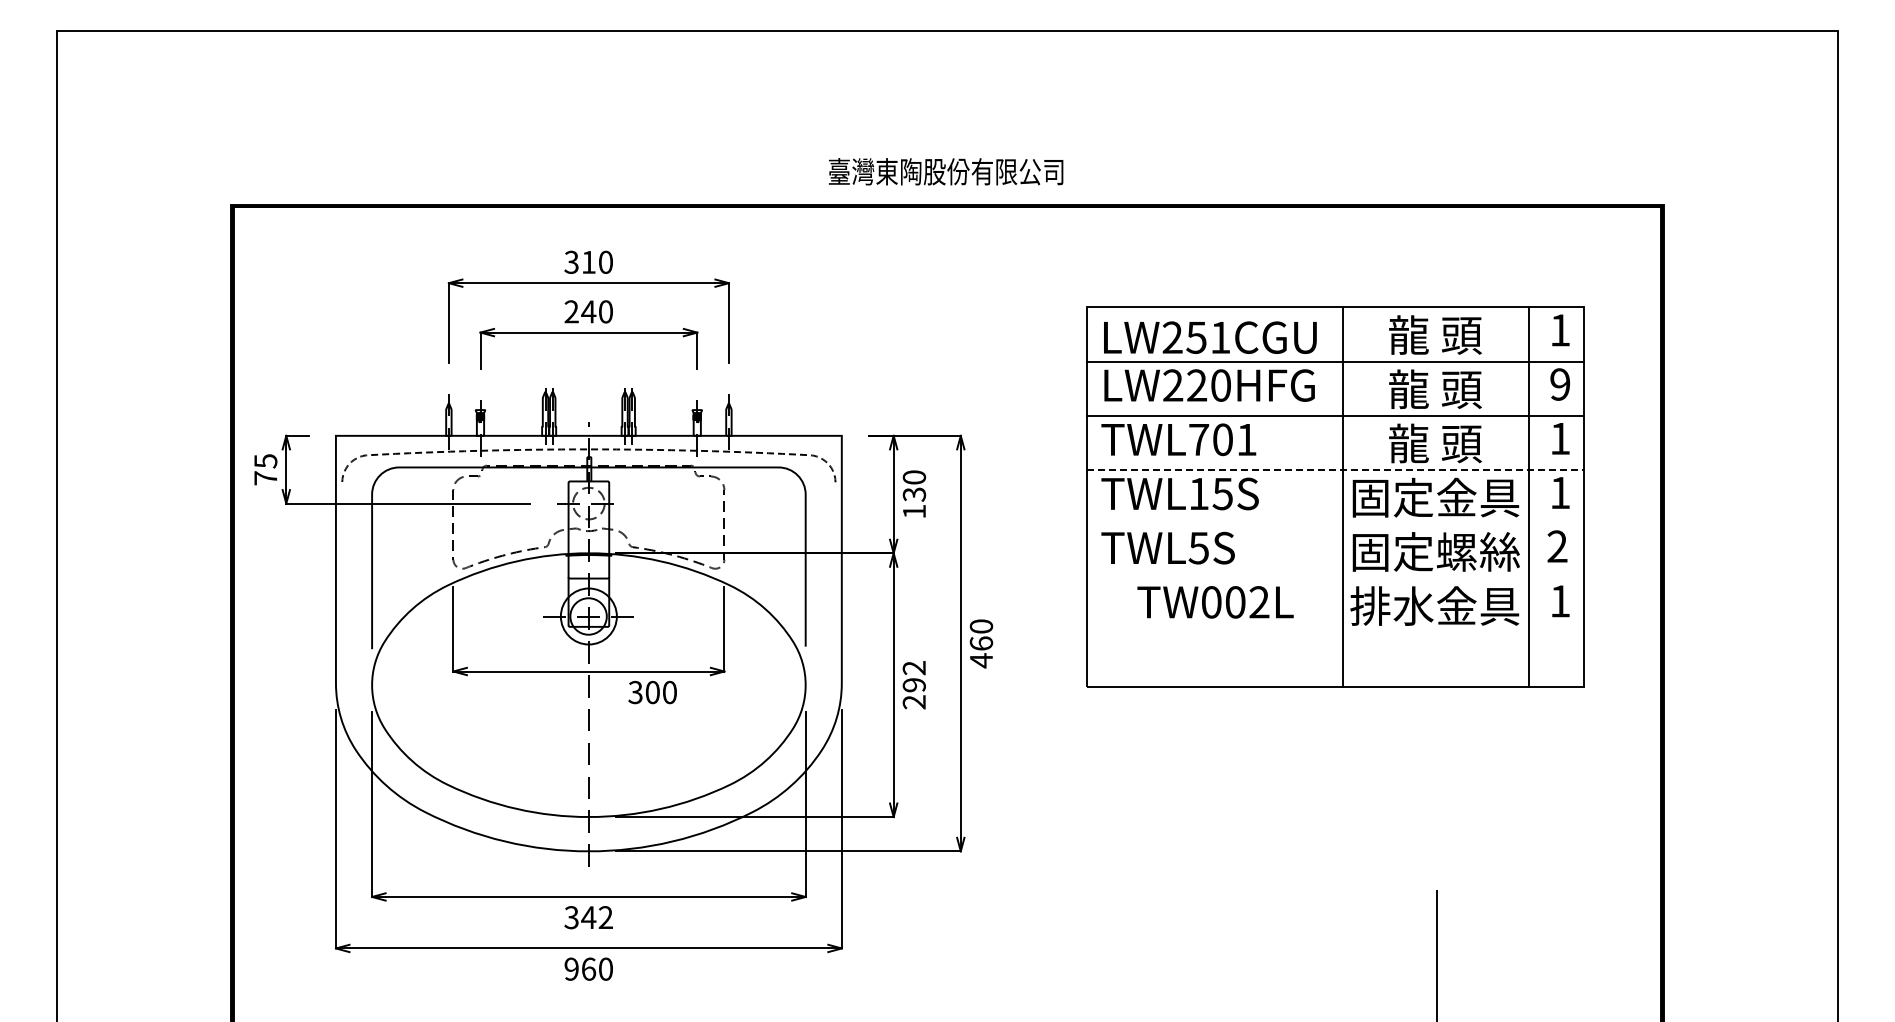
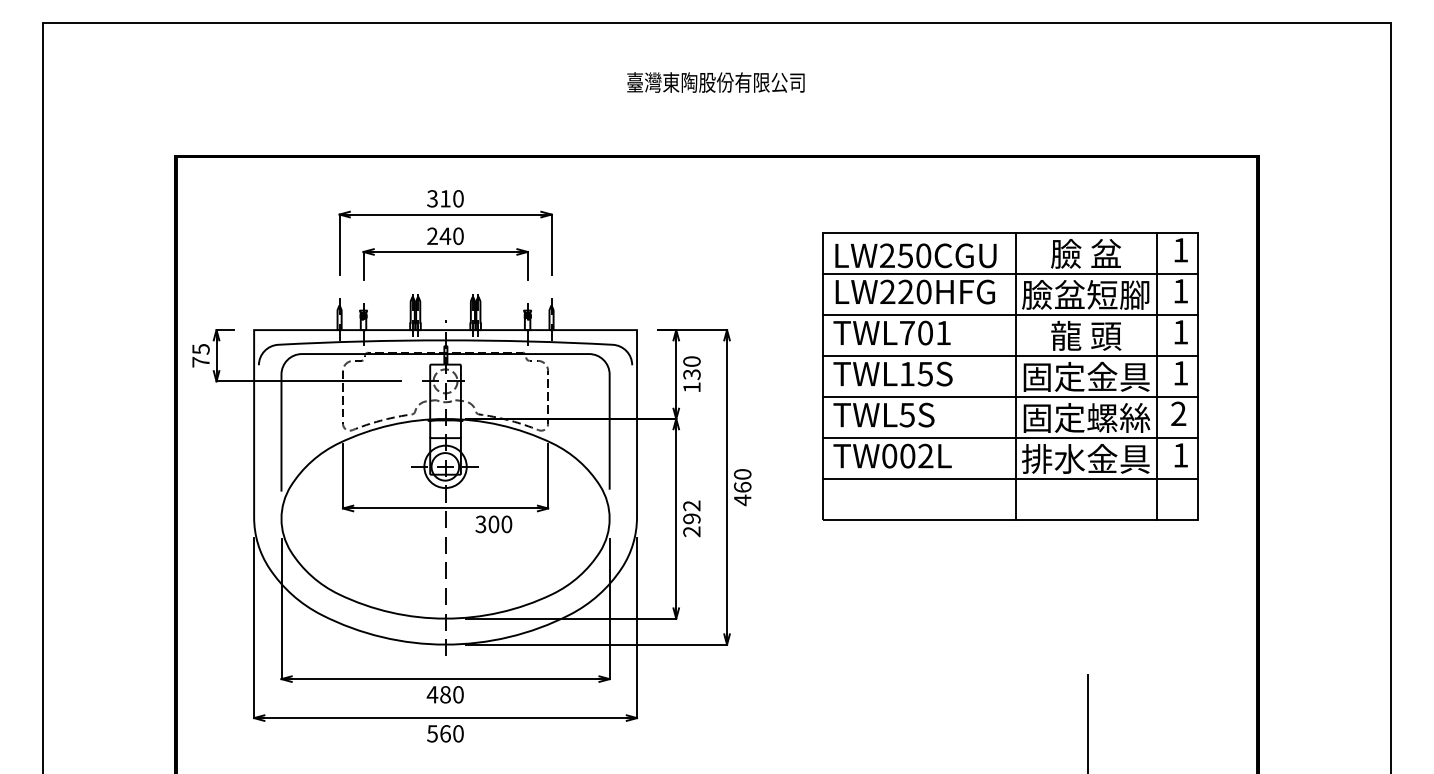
text: (946, 171) -> (716, 82), moved
text: (1434, 334) -> (1085, 253), 龍 頭 -> 臉 盆
text: (1220, 337) -> (923, 255), LW251CGU -> LW250CGU
text: (1560, 384) -> (1180, 291), 9 -> 1
text: (1434, 389) -> (1085, 295), 龍 頭 -> 臉盆短腳
line: (588, 449) -> (445, 340), dashed -> solid
line: (1335, 469) -> (1010, 355), dashed -> solid
line: (1335, 524) -> (1010, 397), added
line: (1335, 578) -> (1010, 438), added
text: (1215, 602) -> (892, 456), moved
line: (1335, 632) -> (1010, 478), added
text: (587, 917) -> (444, 694), 342 -> 480
text: (571, 968) -> (432, 733), 960 -> 560

